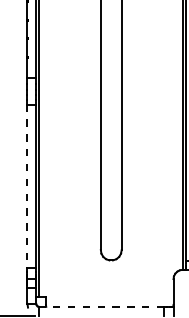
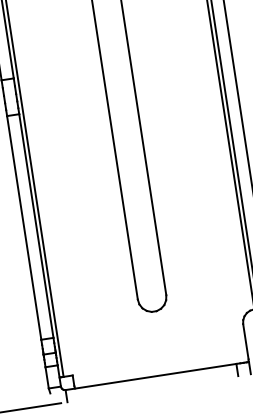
line: (27, 186) -> (24, 228), dashed -> solid
line: (101, 306) -> (150, 376), dashed -> solid

